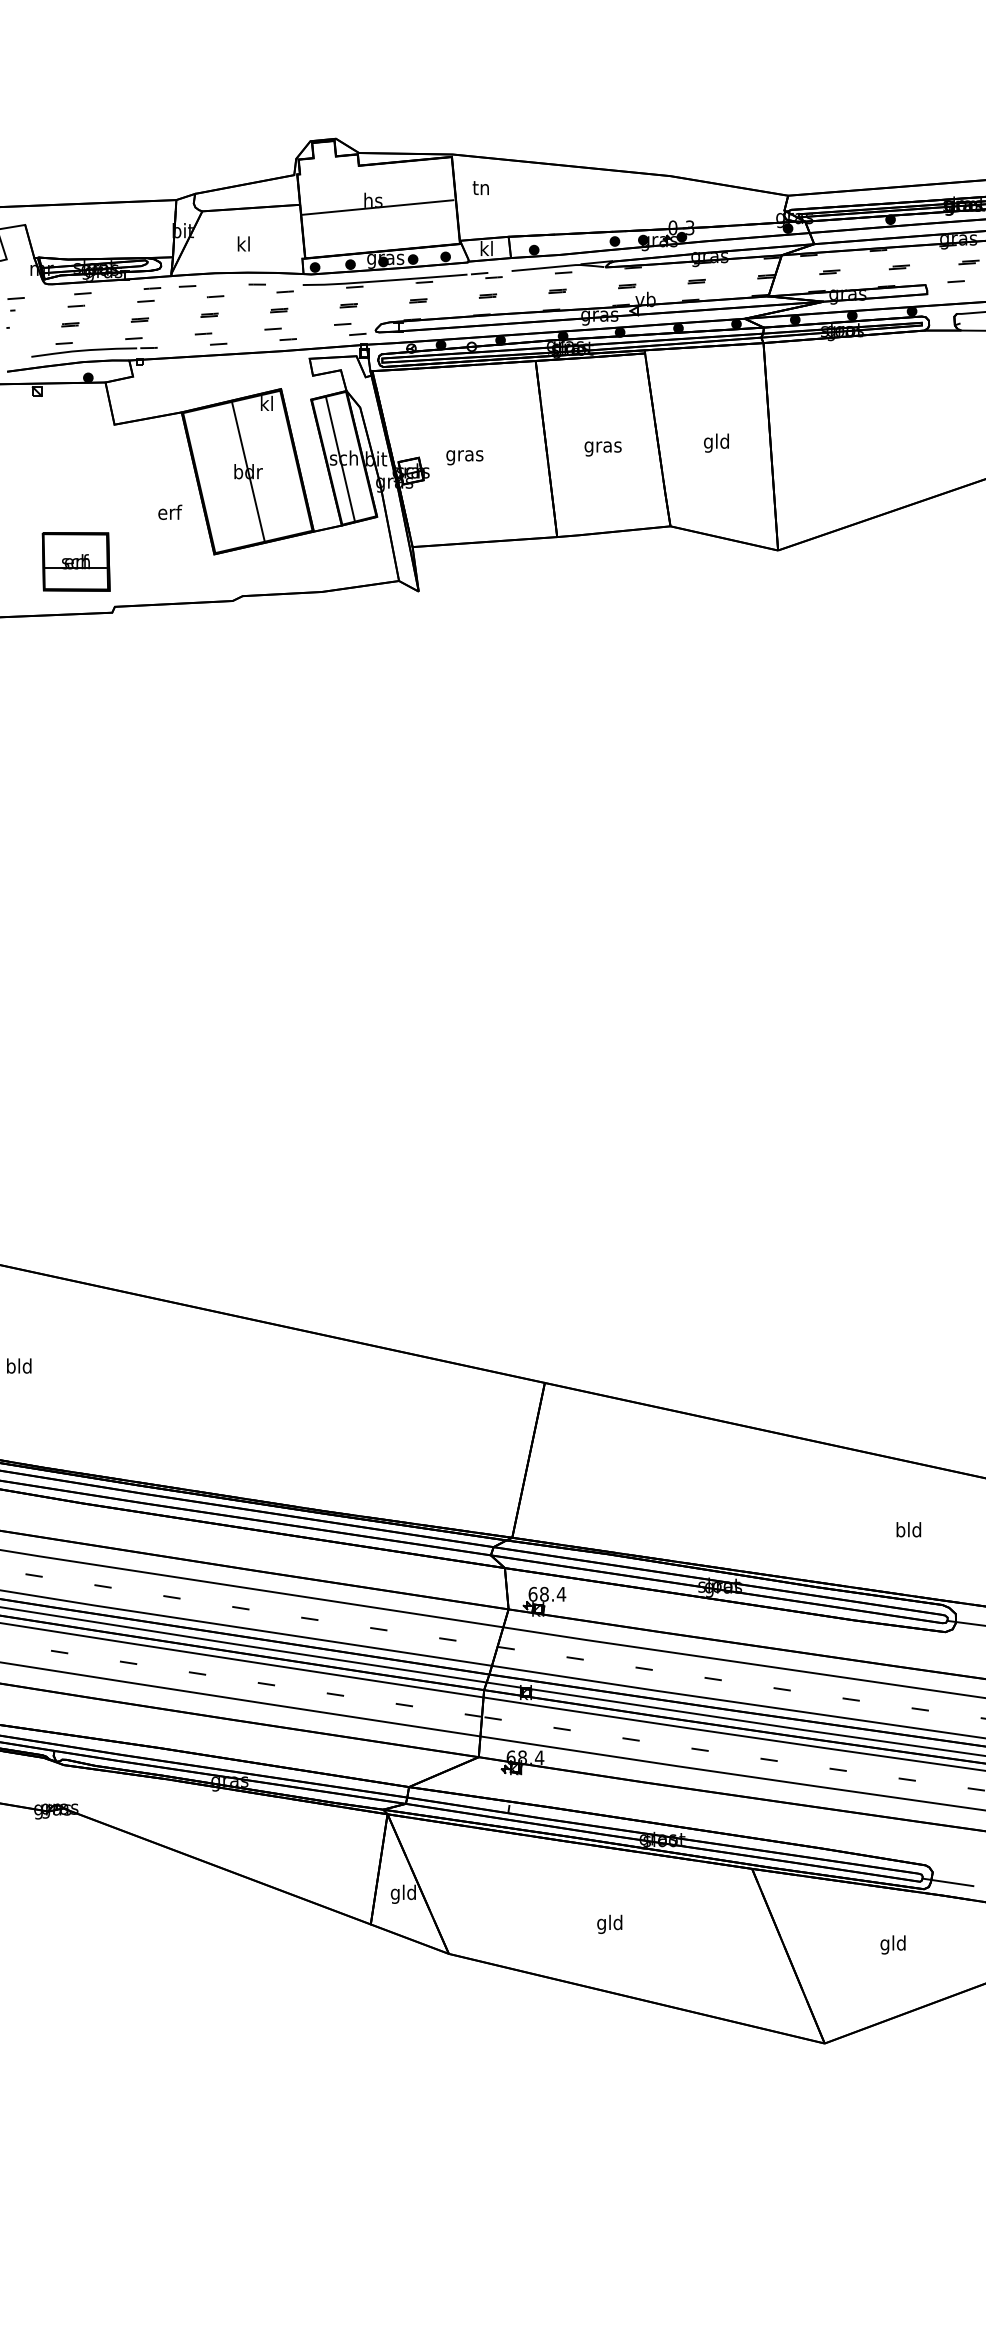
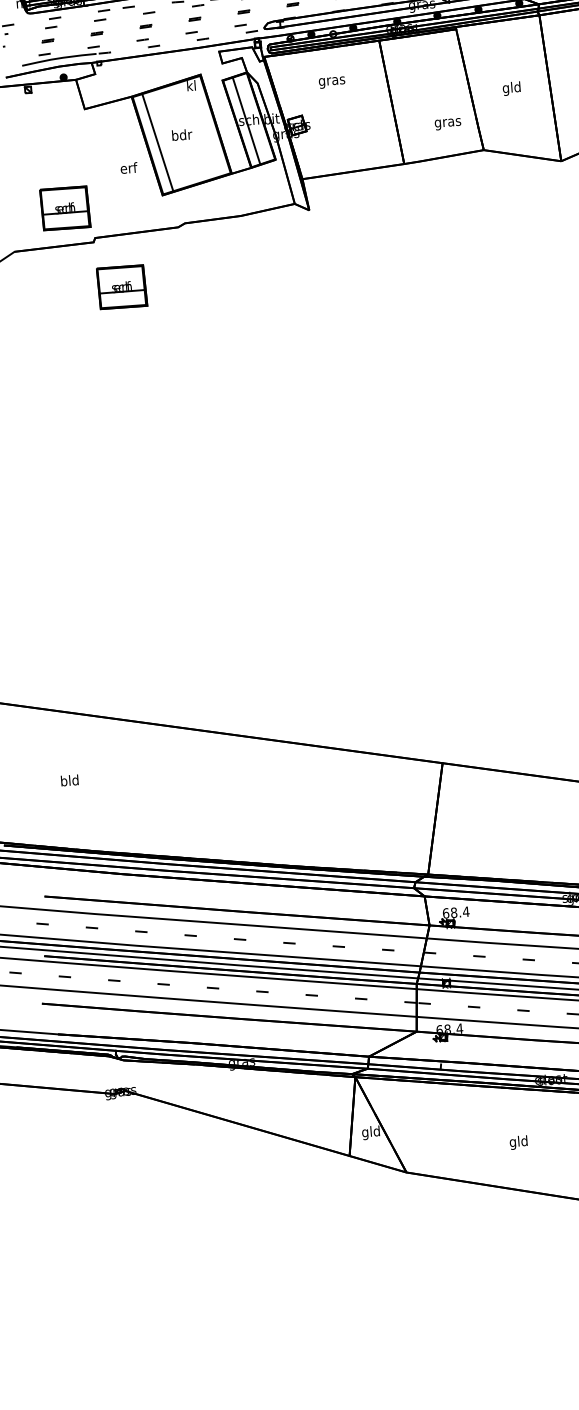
text: (602, 448) -> (447, 123), moved
text: (464, 457) -> (331, 82), moved
line: (248, 471) -> (157, 142), moved
part: (146, 678) -> (121, 286), added

